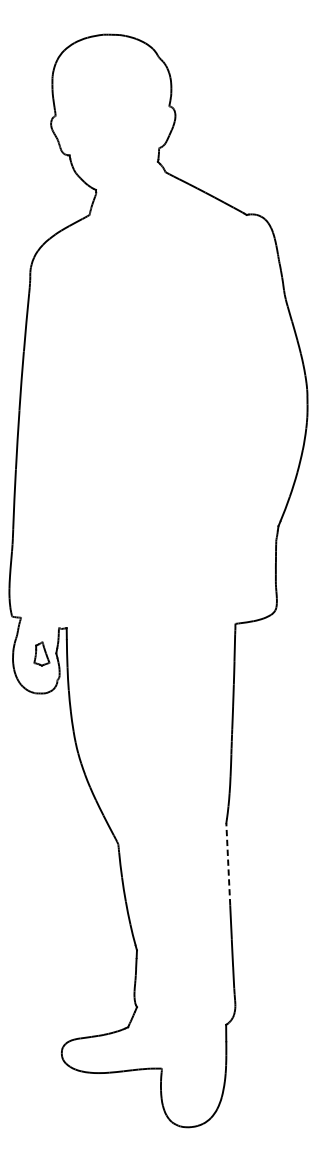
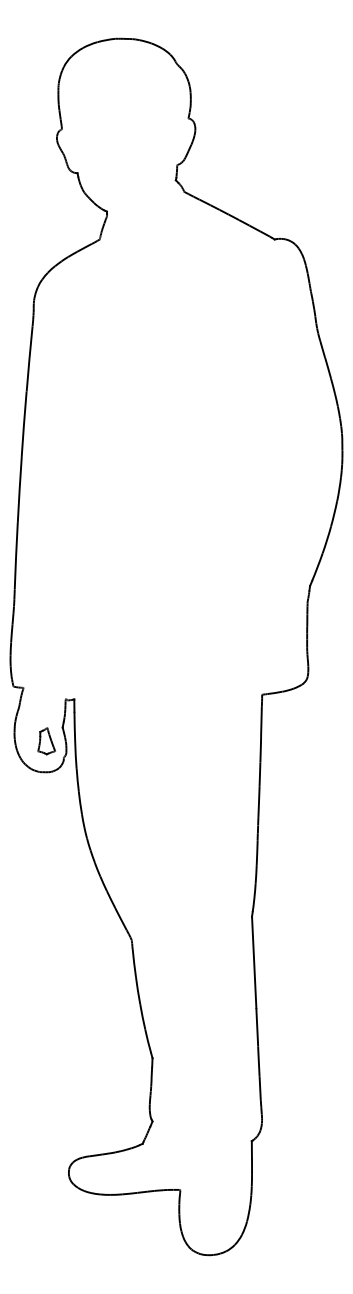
part: (41, 654) -> (46, 741), moved
line: (228, 864) -> (254, 962), dashed -> solid

